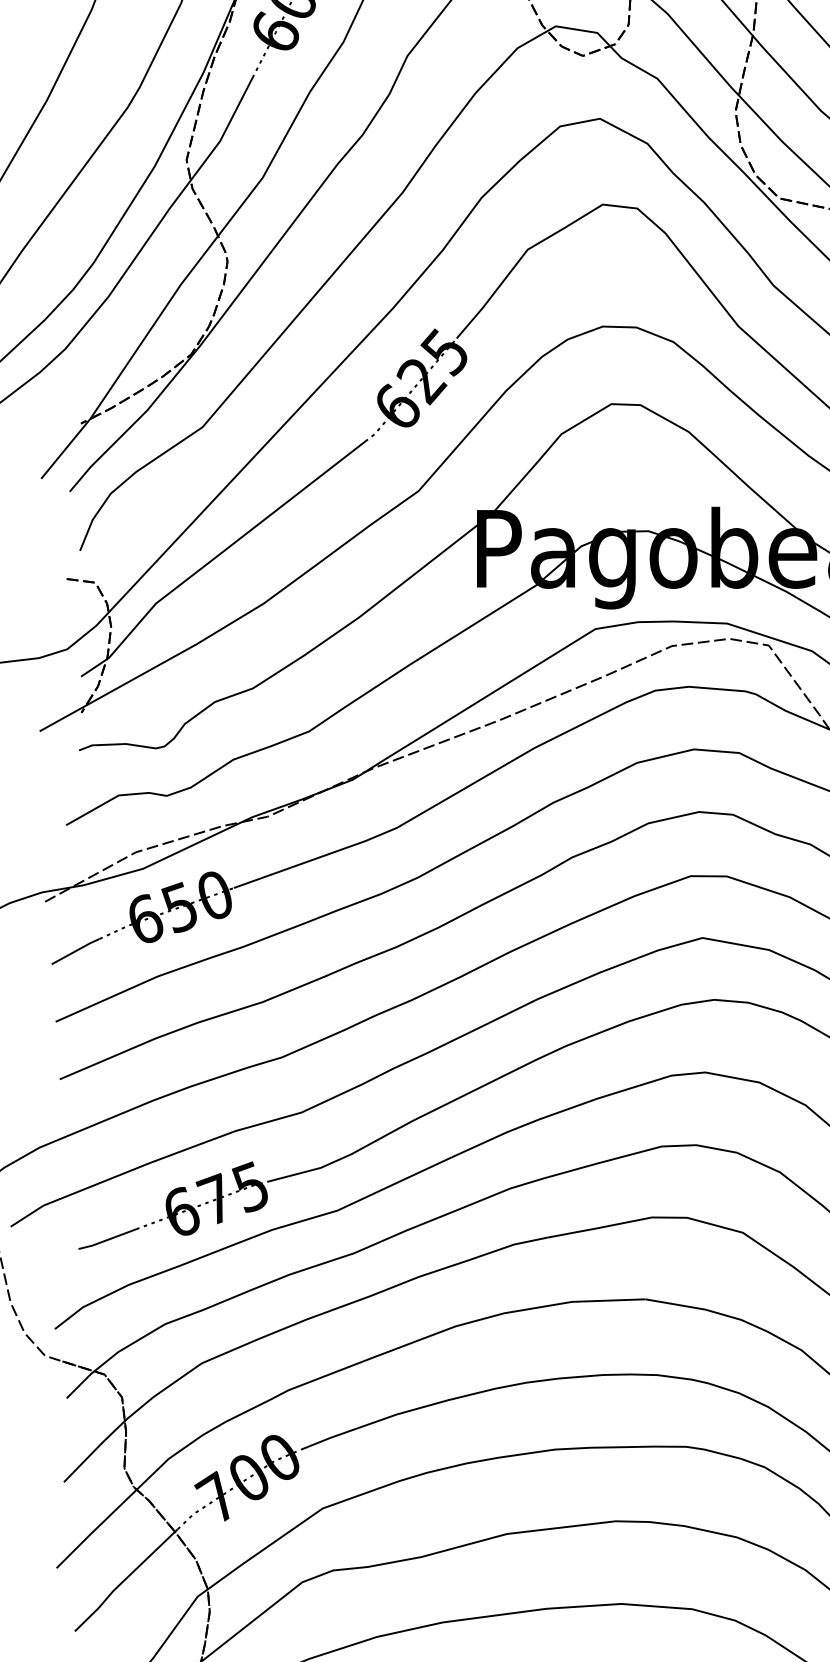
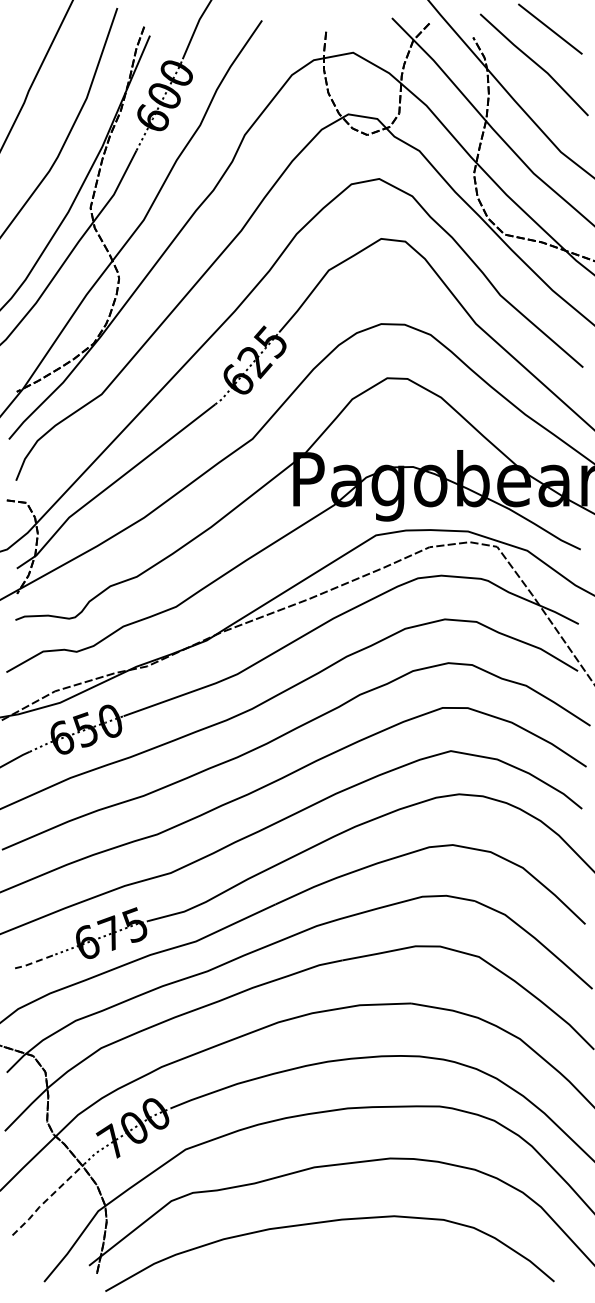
line: (106, 1240) -> (34, 962), solid -> dashed
line: (124, 1580) -> (47, 1199), solid -> dashed

